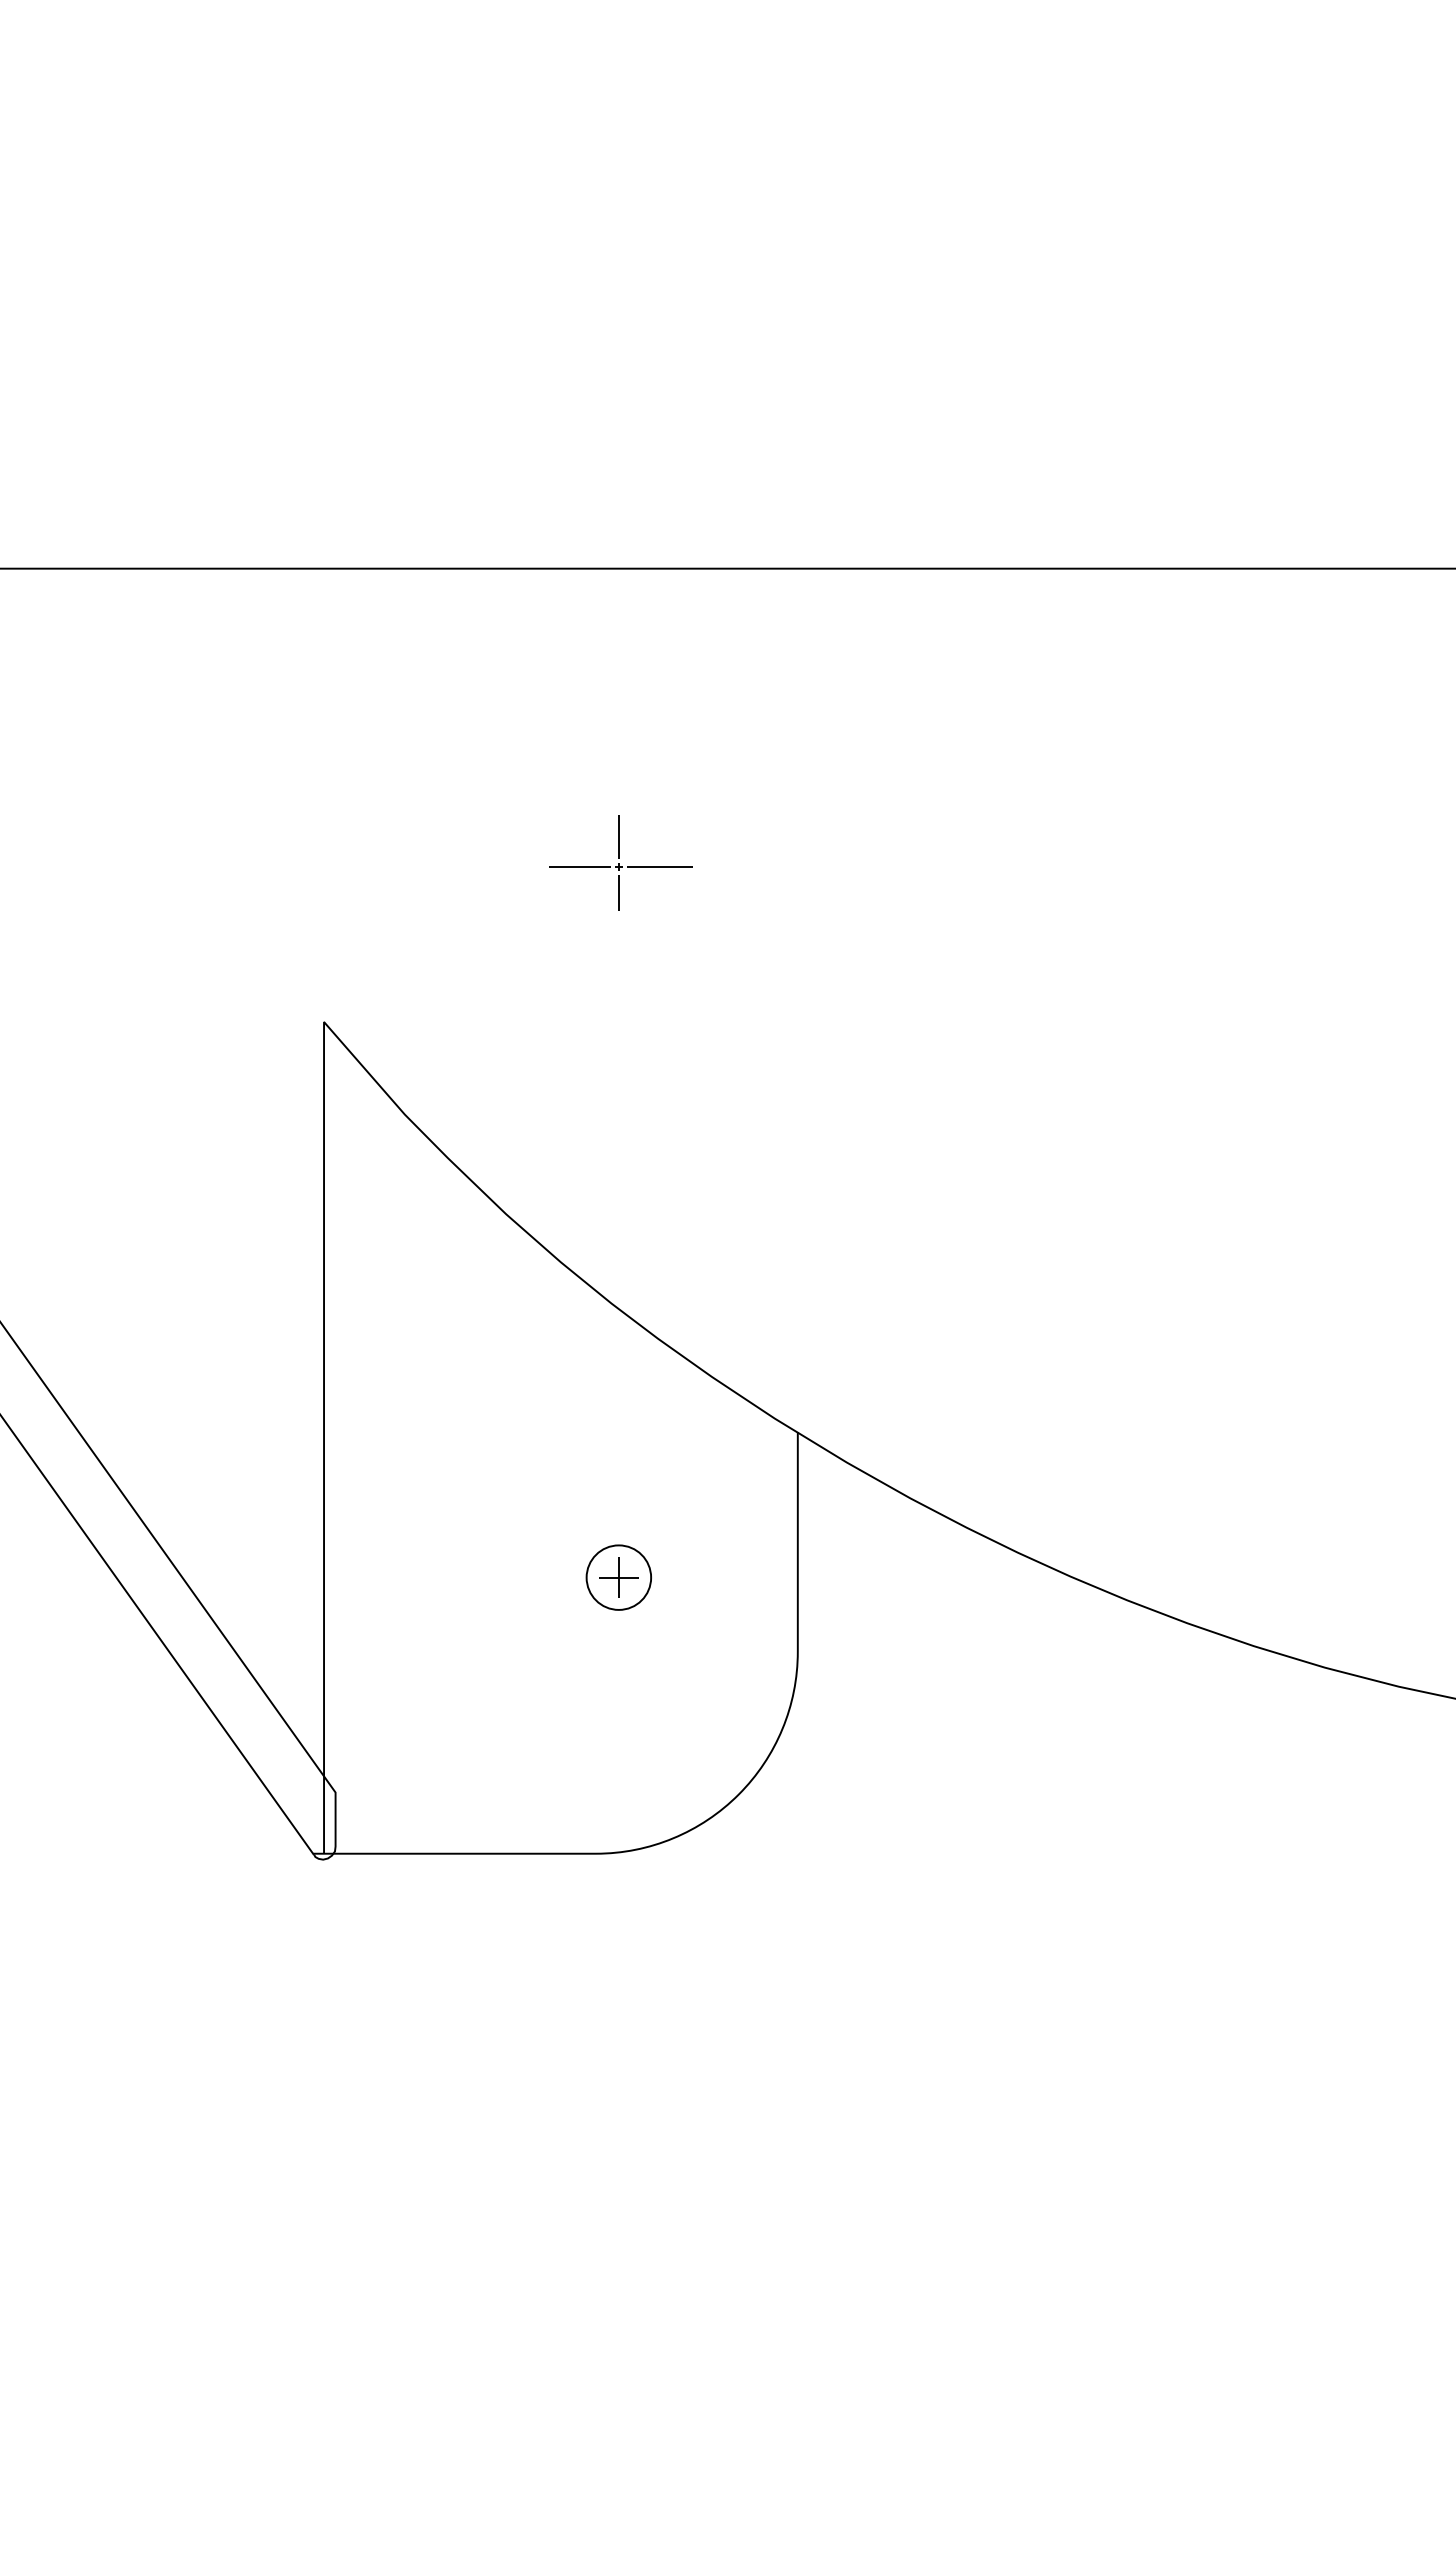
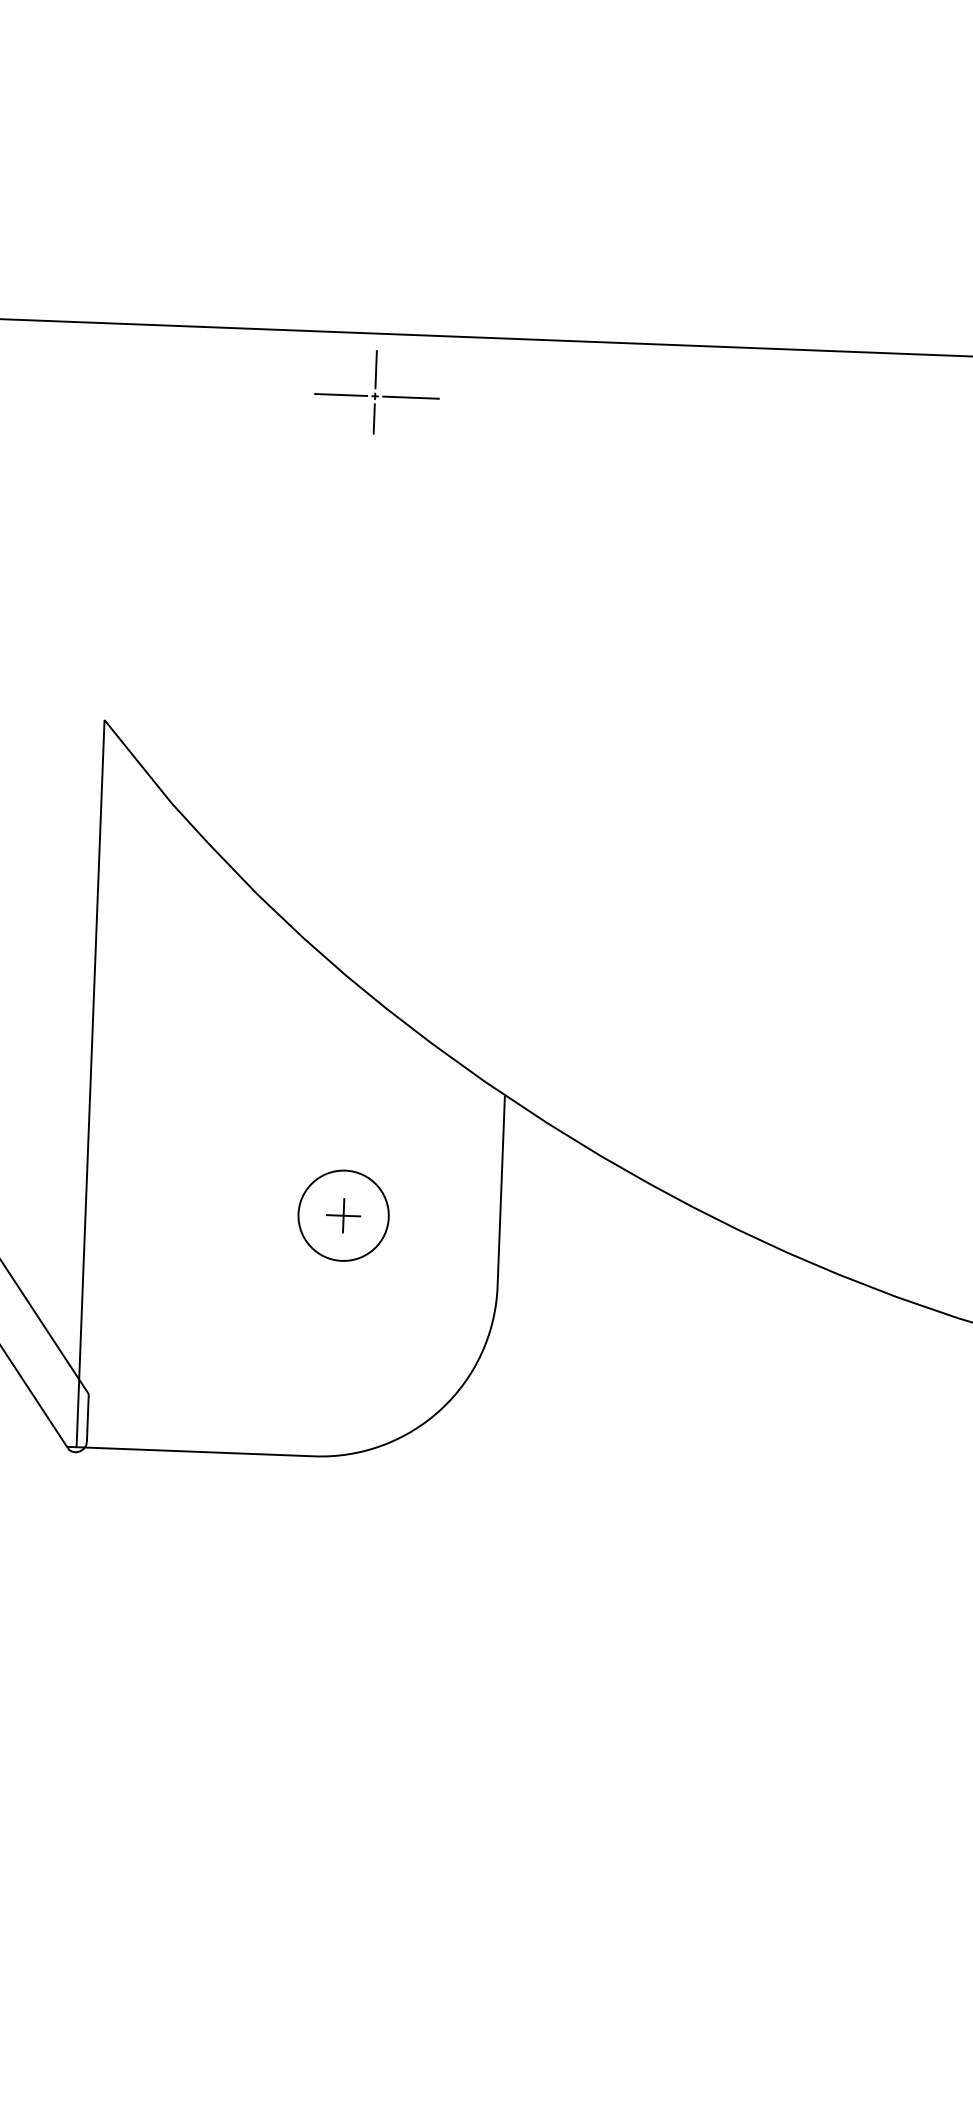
part: (620, 862) -> (376, 392), moved
circle: (618, 1577) -> (343, 1215), size x1.6

